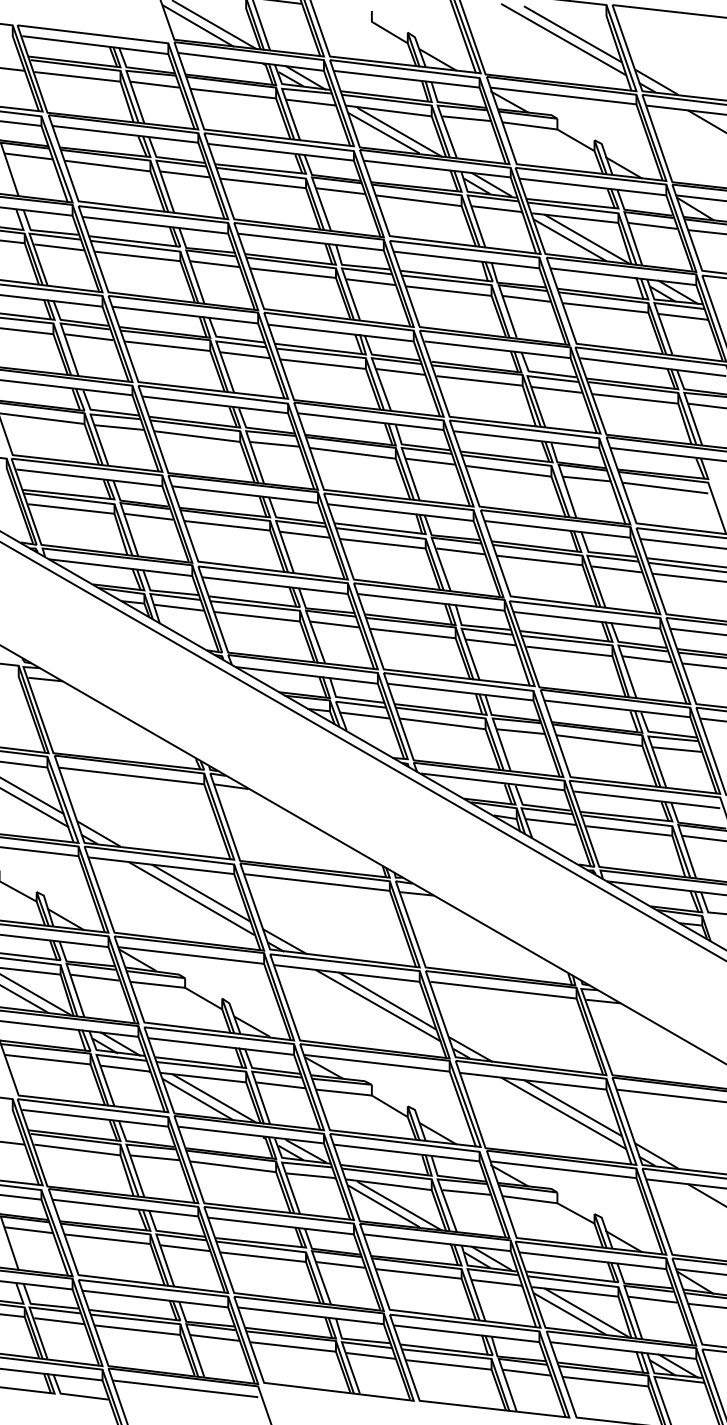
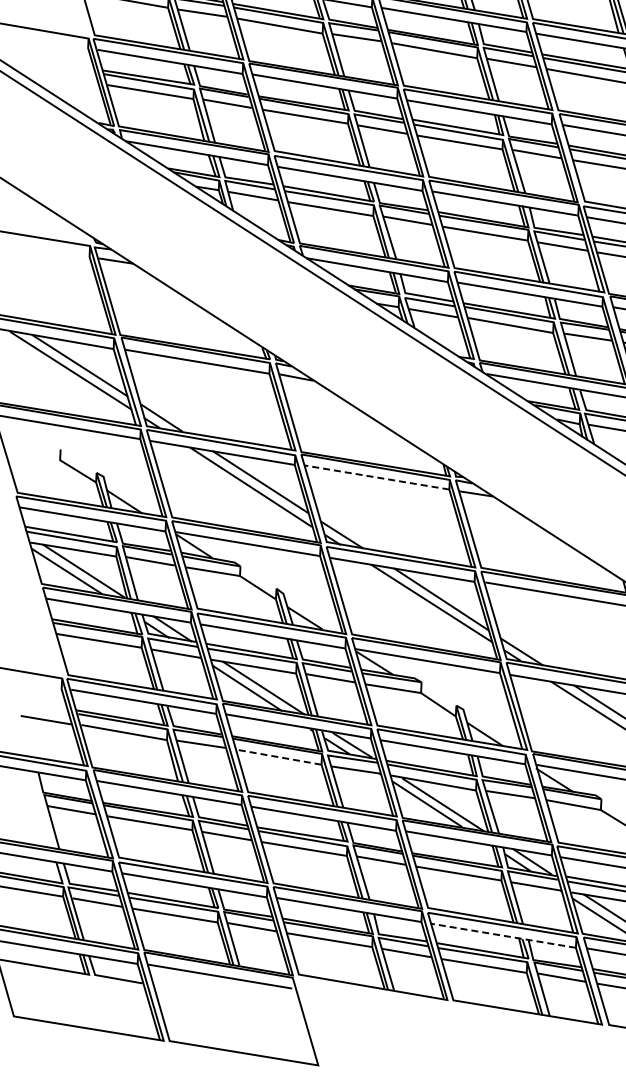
line: (316, 882) -> (376, 477), solid -> dashed
line: (232, 1166) -> (278, 756), solid -> dashed
line: (466, 1333) -> (503, 935), solid -> dashed

